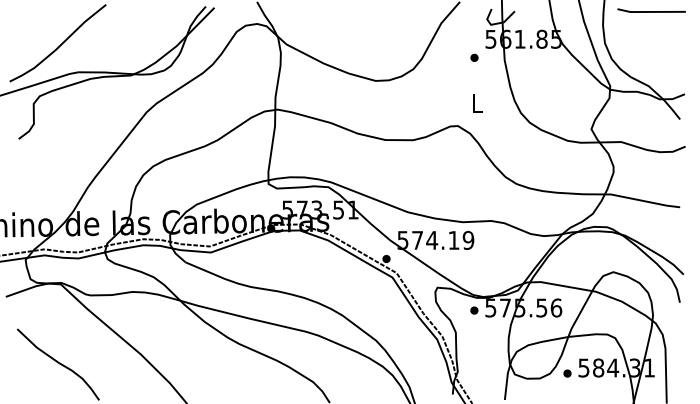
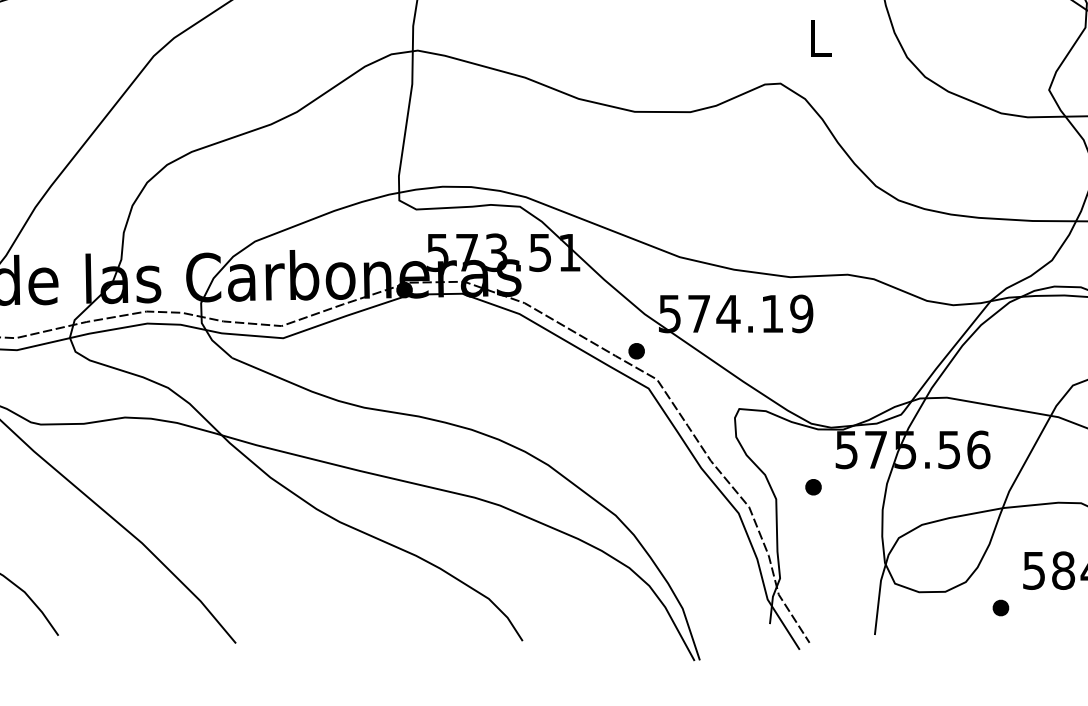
part: (474, 310) -> (813, 487), moved
part: (567, 373) -> (1000, 607), moved

